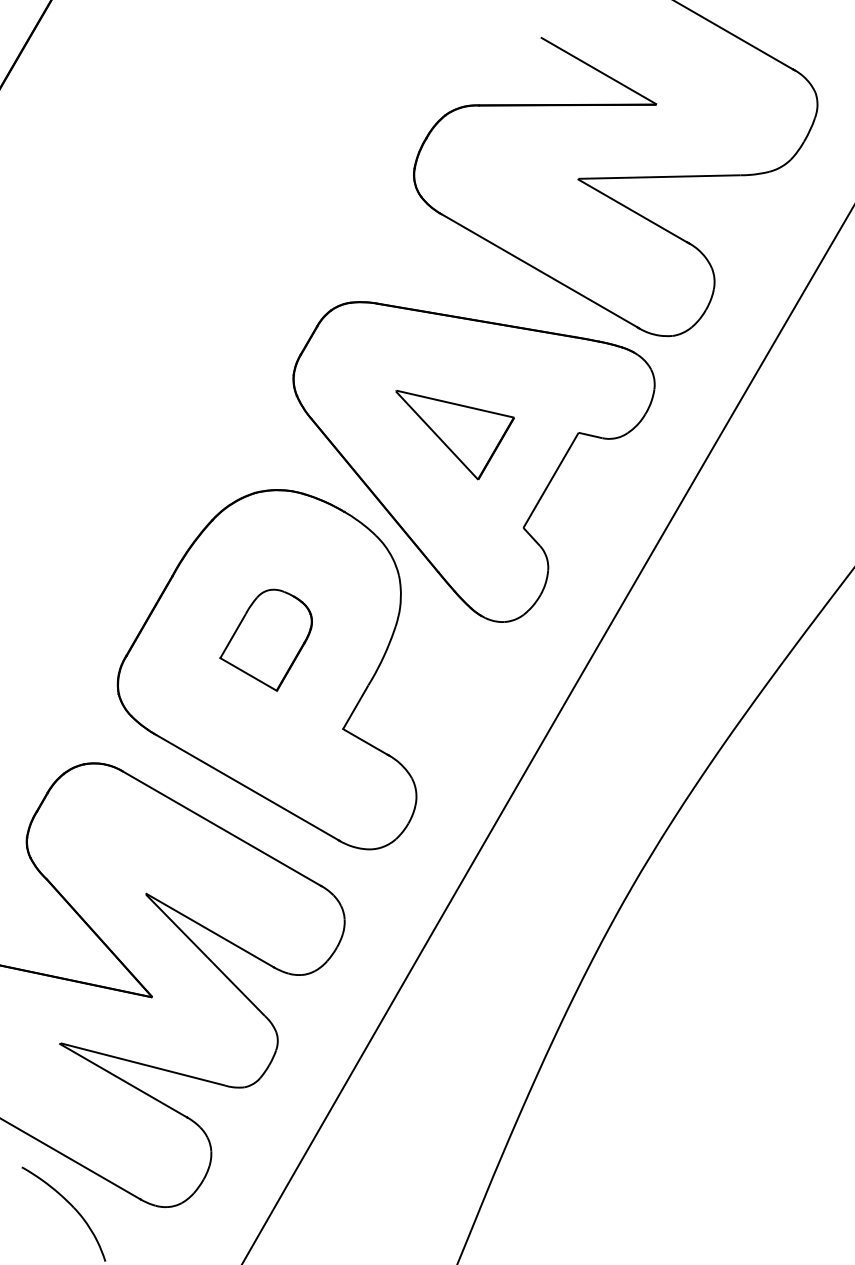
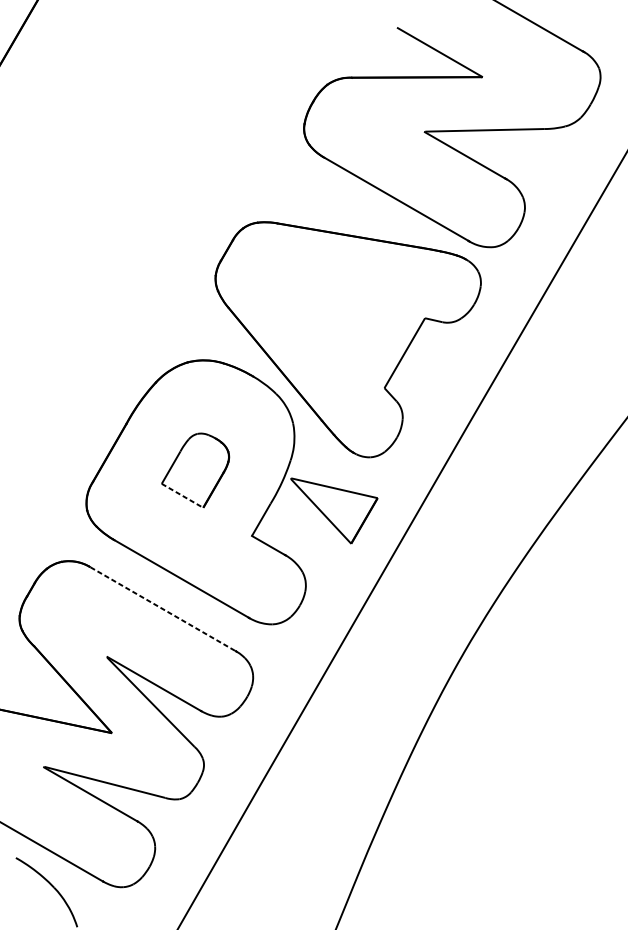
part: (454, 435) -> (333, 511), moved
line: (248, 674) -> (182, 495), solid -> dashed
line: (221, 828) -> (162, 609), solid -> dashed

